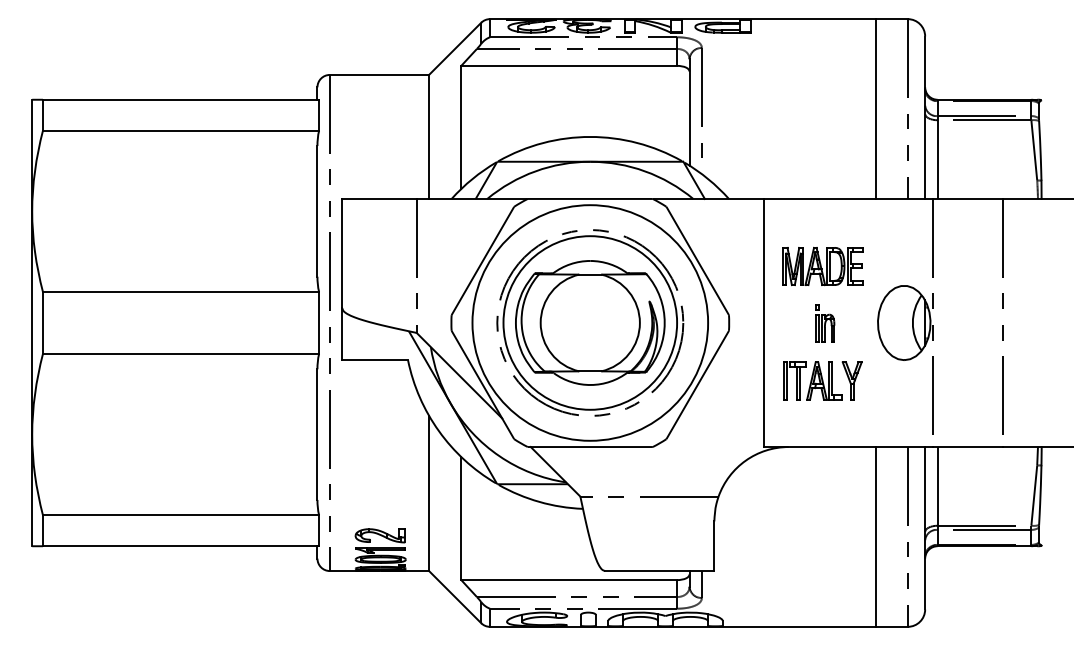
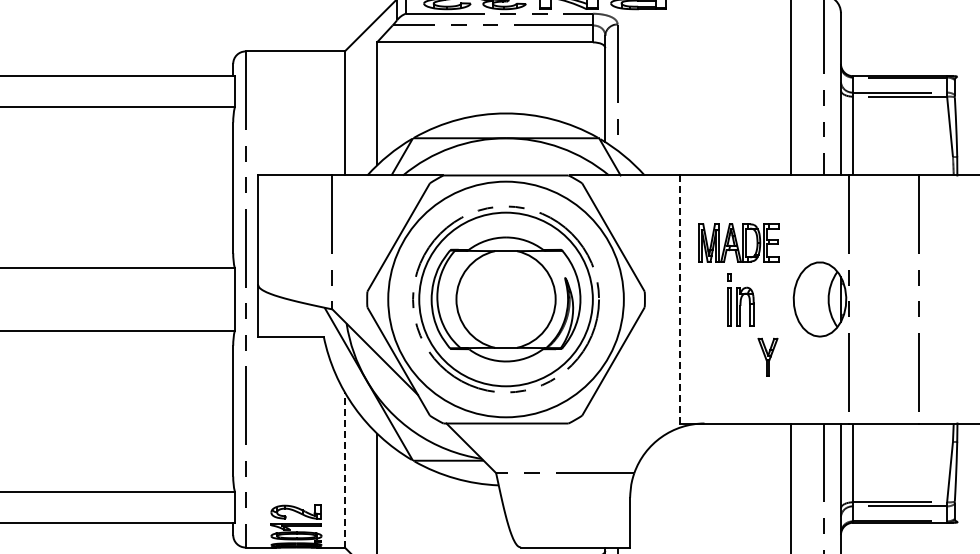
line: (763, 323) -> (679, 300), solid -> dashed
part: (825, 323) -> (741, 300), size x1.4
part: (812, 380) -> (728, 357), removed
line: (429, 493) -> (345, 470), solid -> dashed

